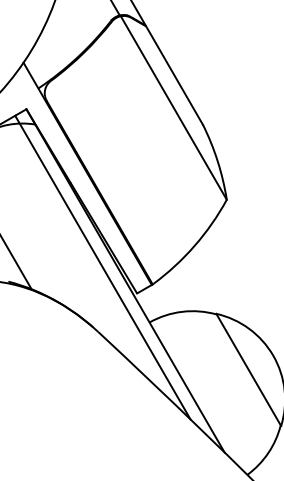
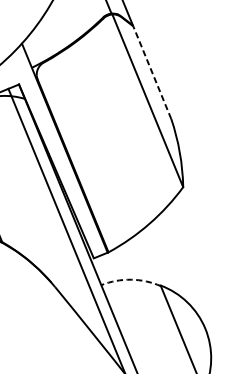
line: (174, 75) -> (152, 72), solid -> dashed
arc: (182, 311) -> (131, 279), solid -> dashed

